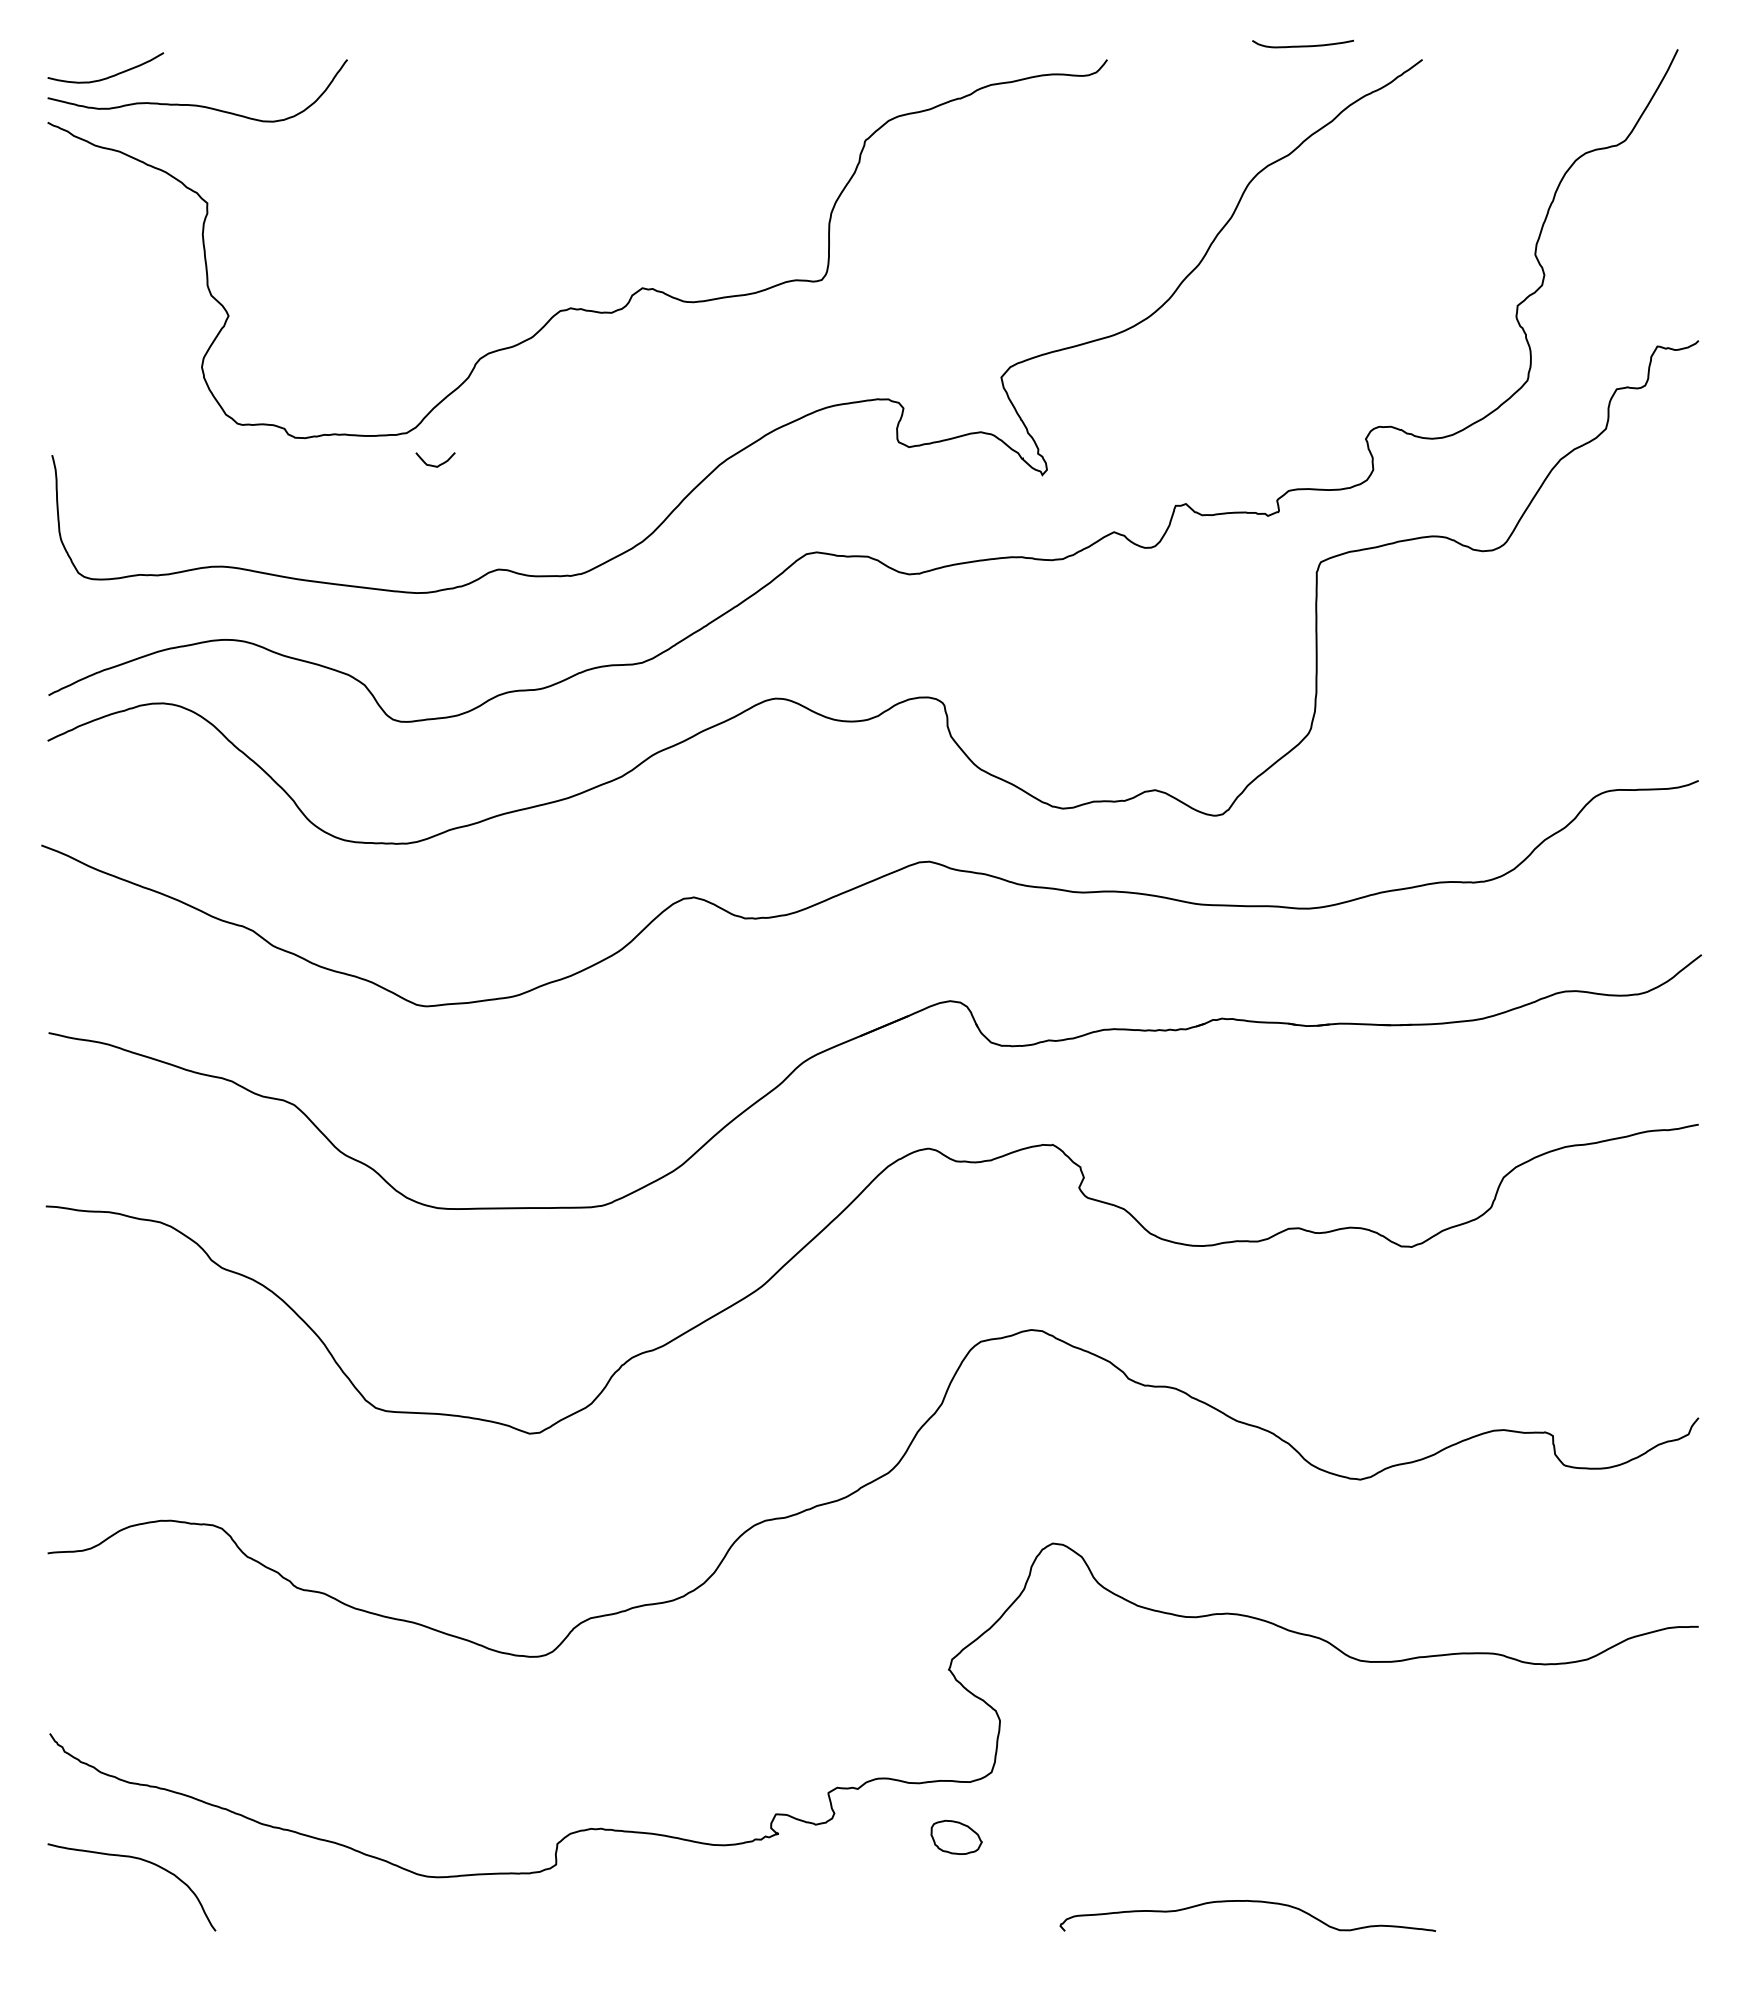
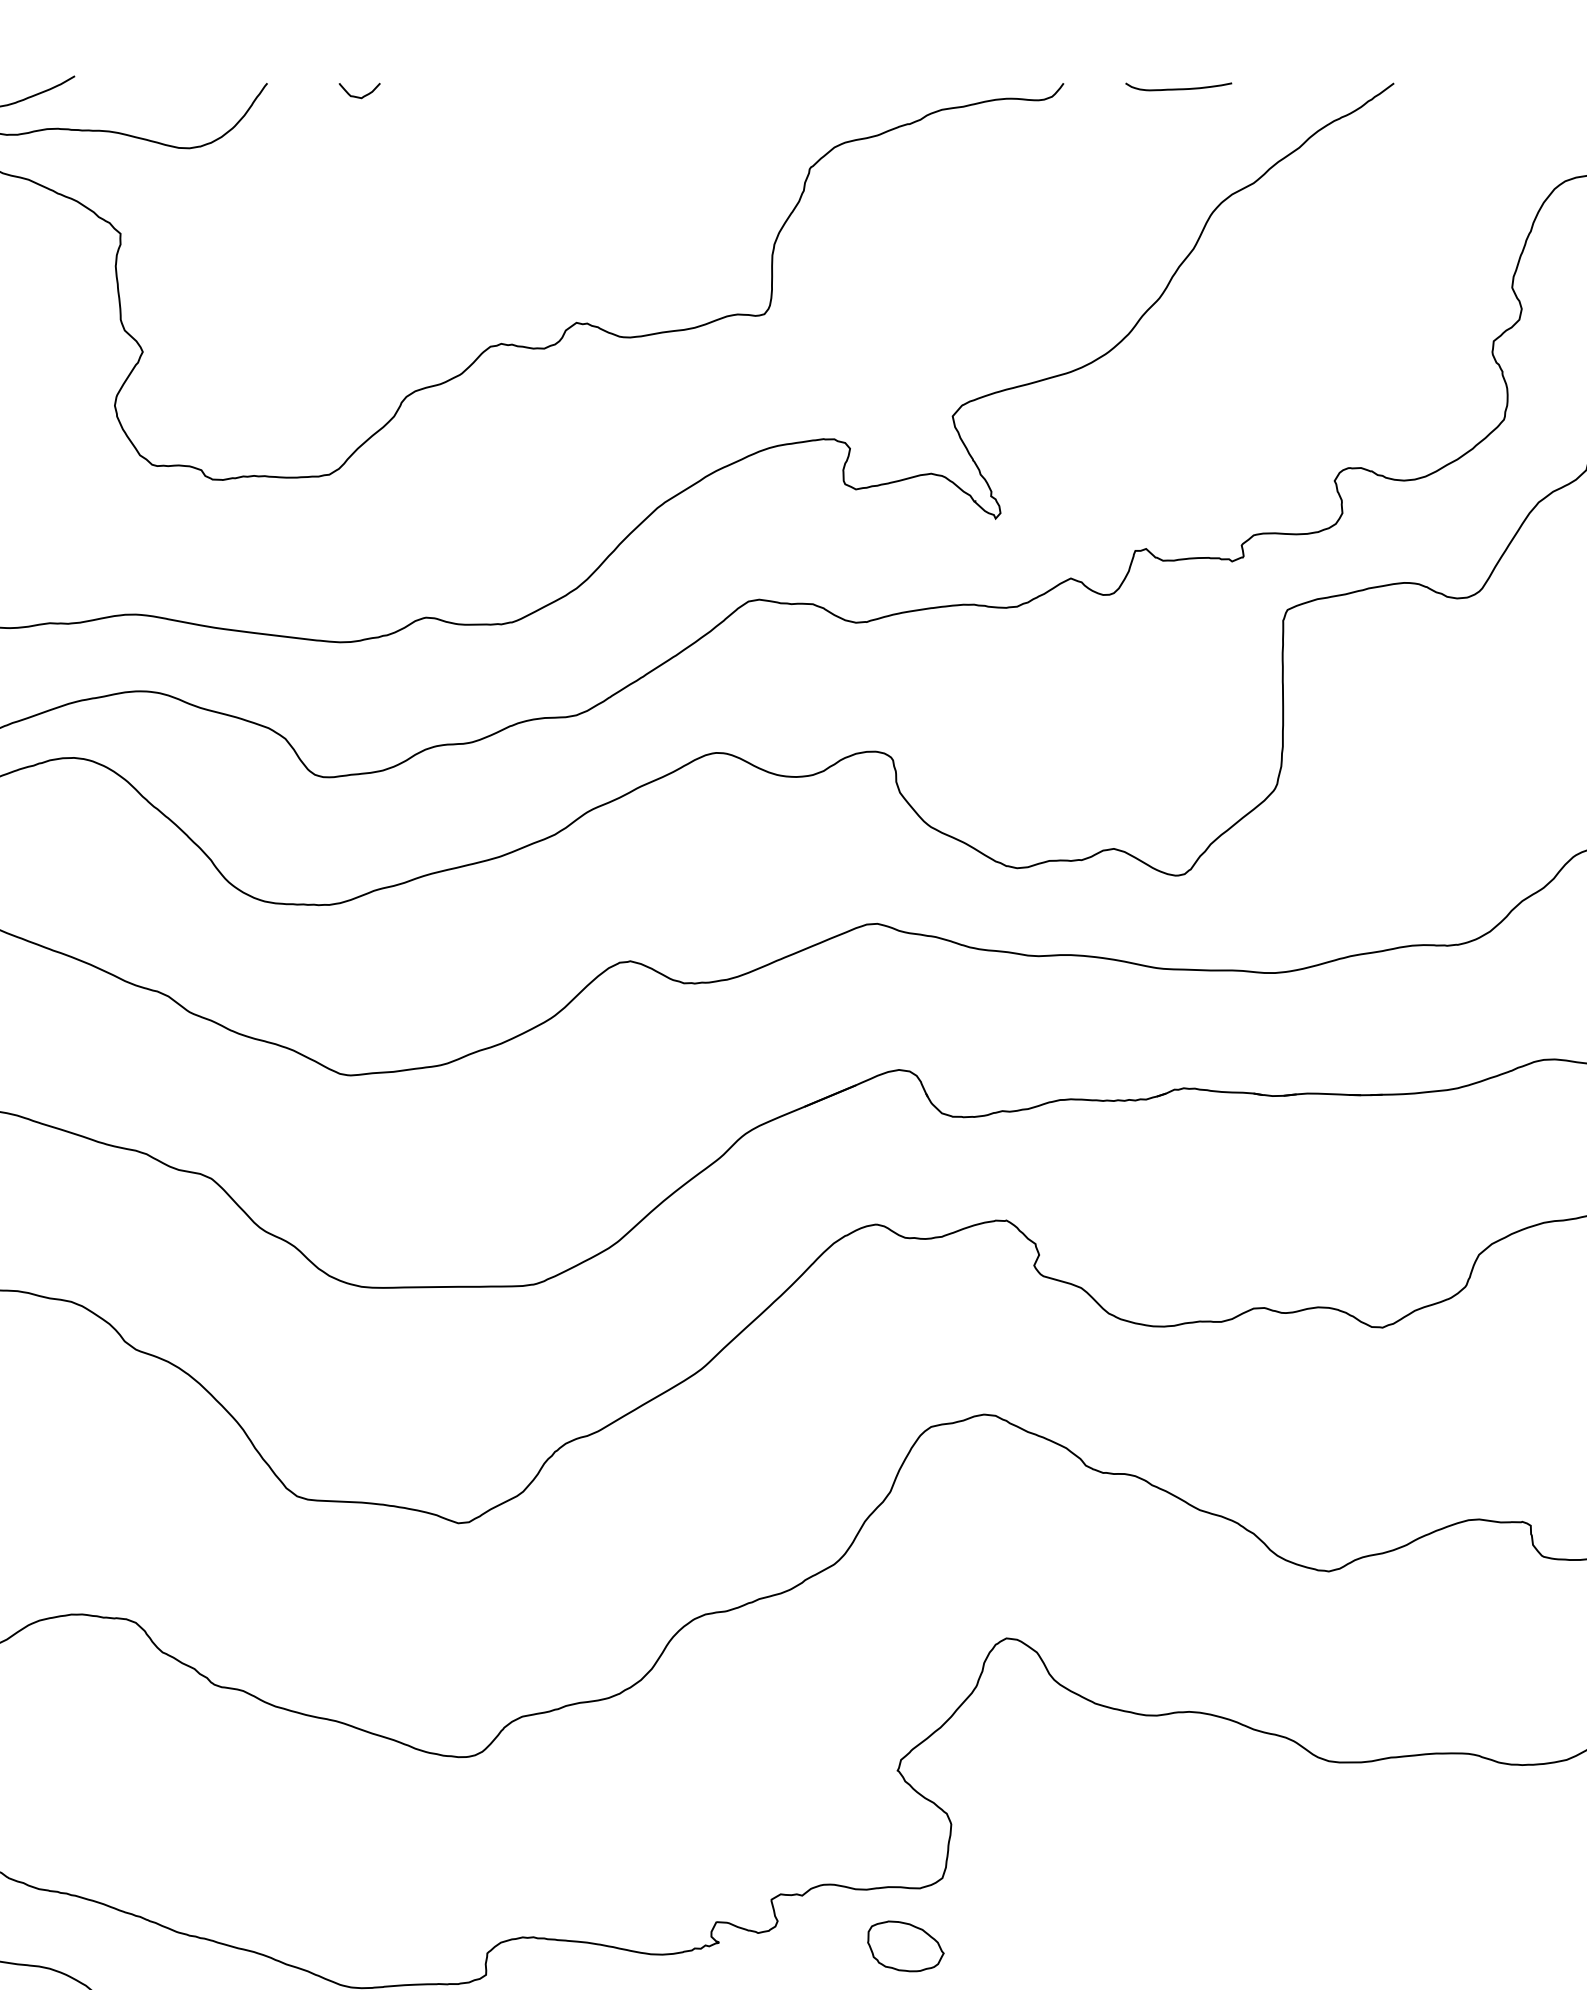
curve: (1302, 45) -> (1178, 88), moved
curve: (435, 465) -> (359, 96), moved
part: (956, 1837) -> (905, 1946), size x1.43

